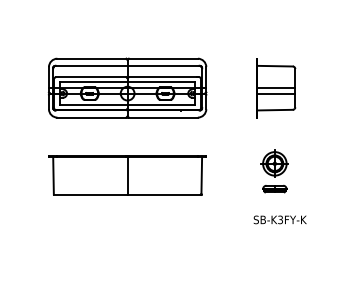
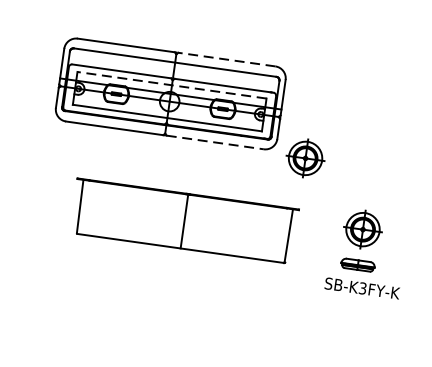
line: (162, 58) -> (225, 59), solid -> dashed
line: (127, 81) -> (171, 84), solid -> dashed
part: (276, 88) -> (380, 123), removed
line: (163, 117) -> (215, 142), solid -> dashed
part: (227, 119) -> (305, 157), added
part: (127, 175) -> (184, 221), moved
text: (279, 219) -> (361, 287), moved

